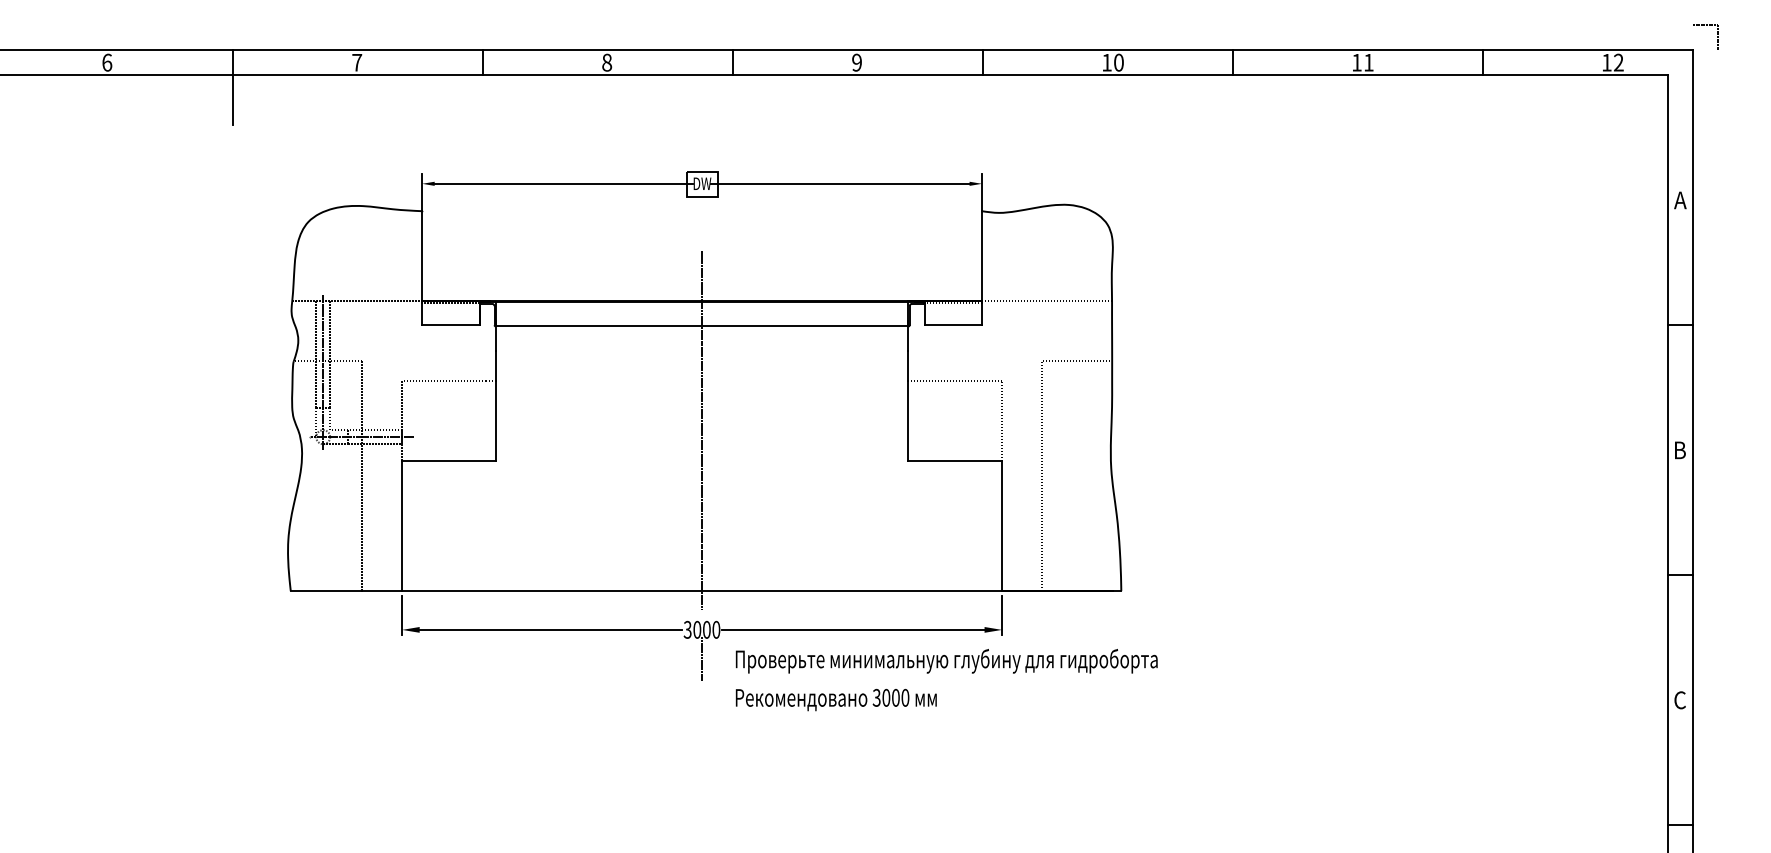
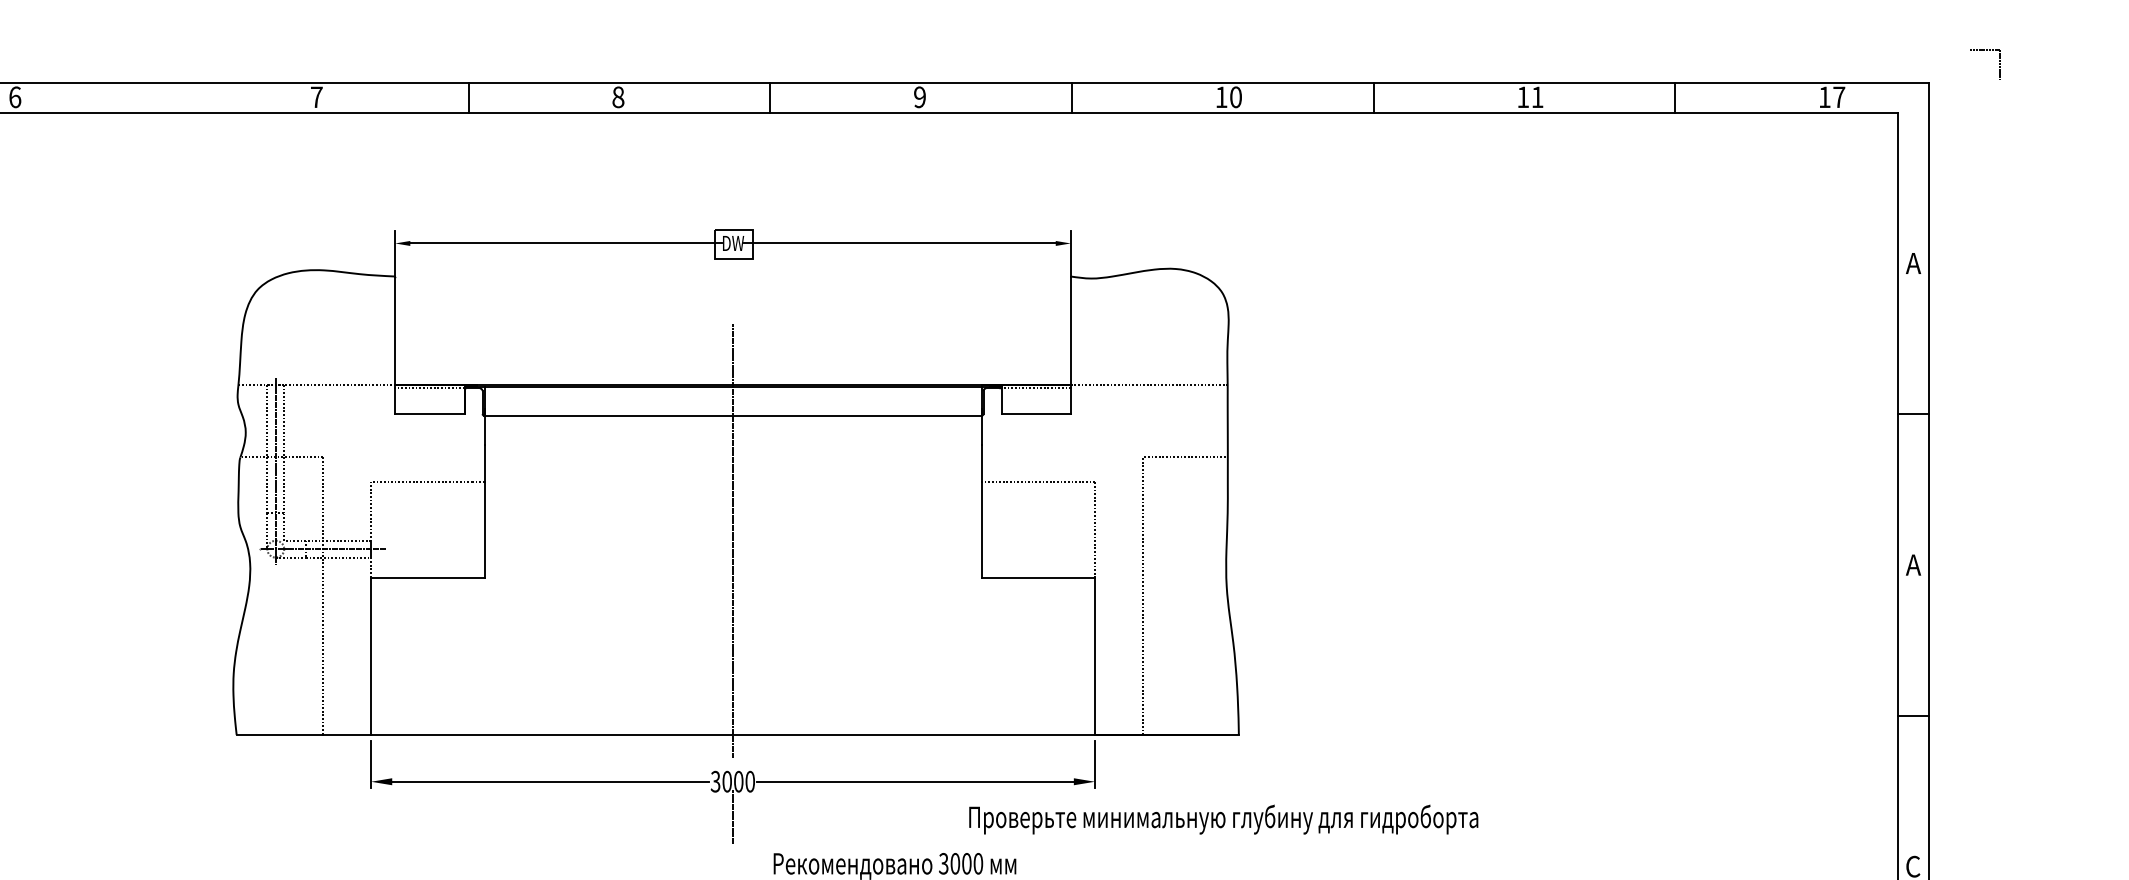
part: (1704, 25) -> (1983, 50), moved
text: (1618, 62) -> (1838, 97), 12 -> 17
line: (233, 87) -> (167, 127), removed
text: (1680, 450) -> (1913, 565), B -> A
text: (946, 661) -> (1223, 819), moved

